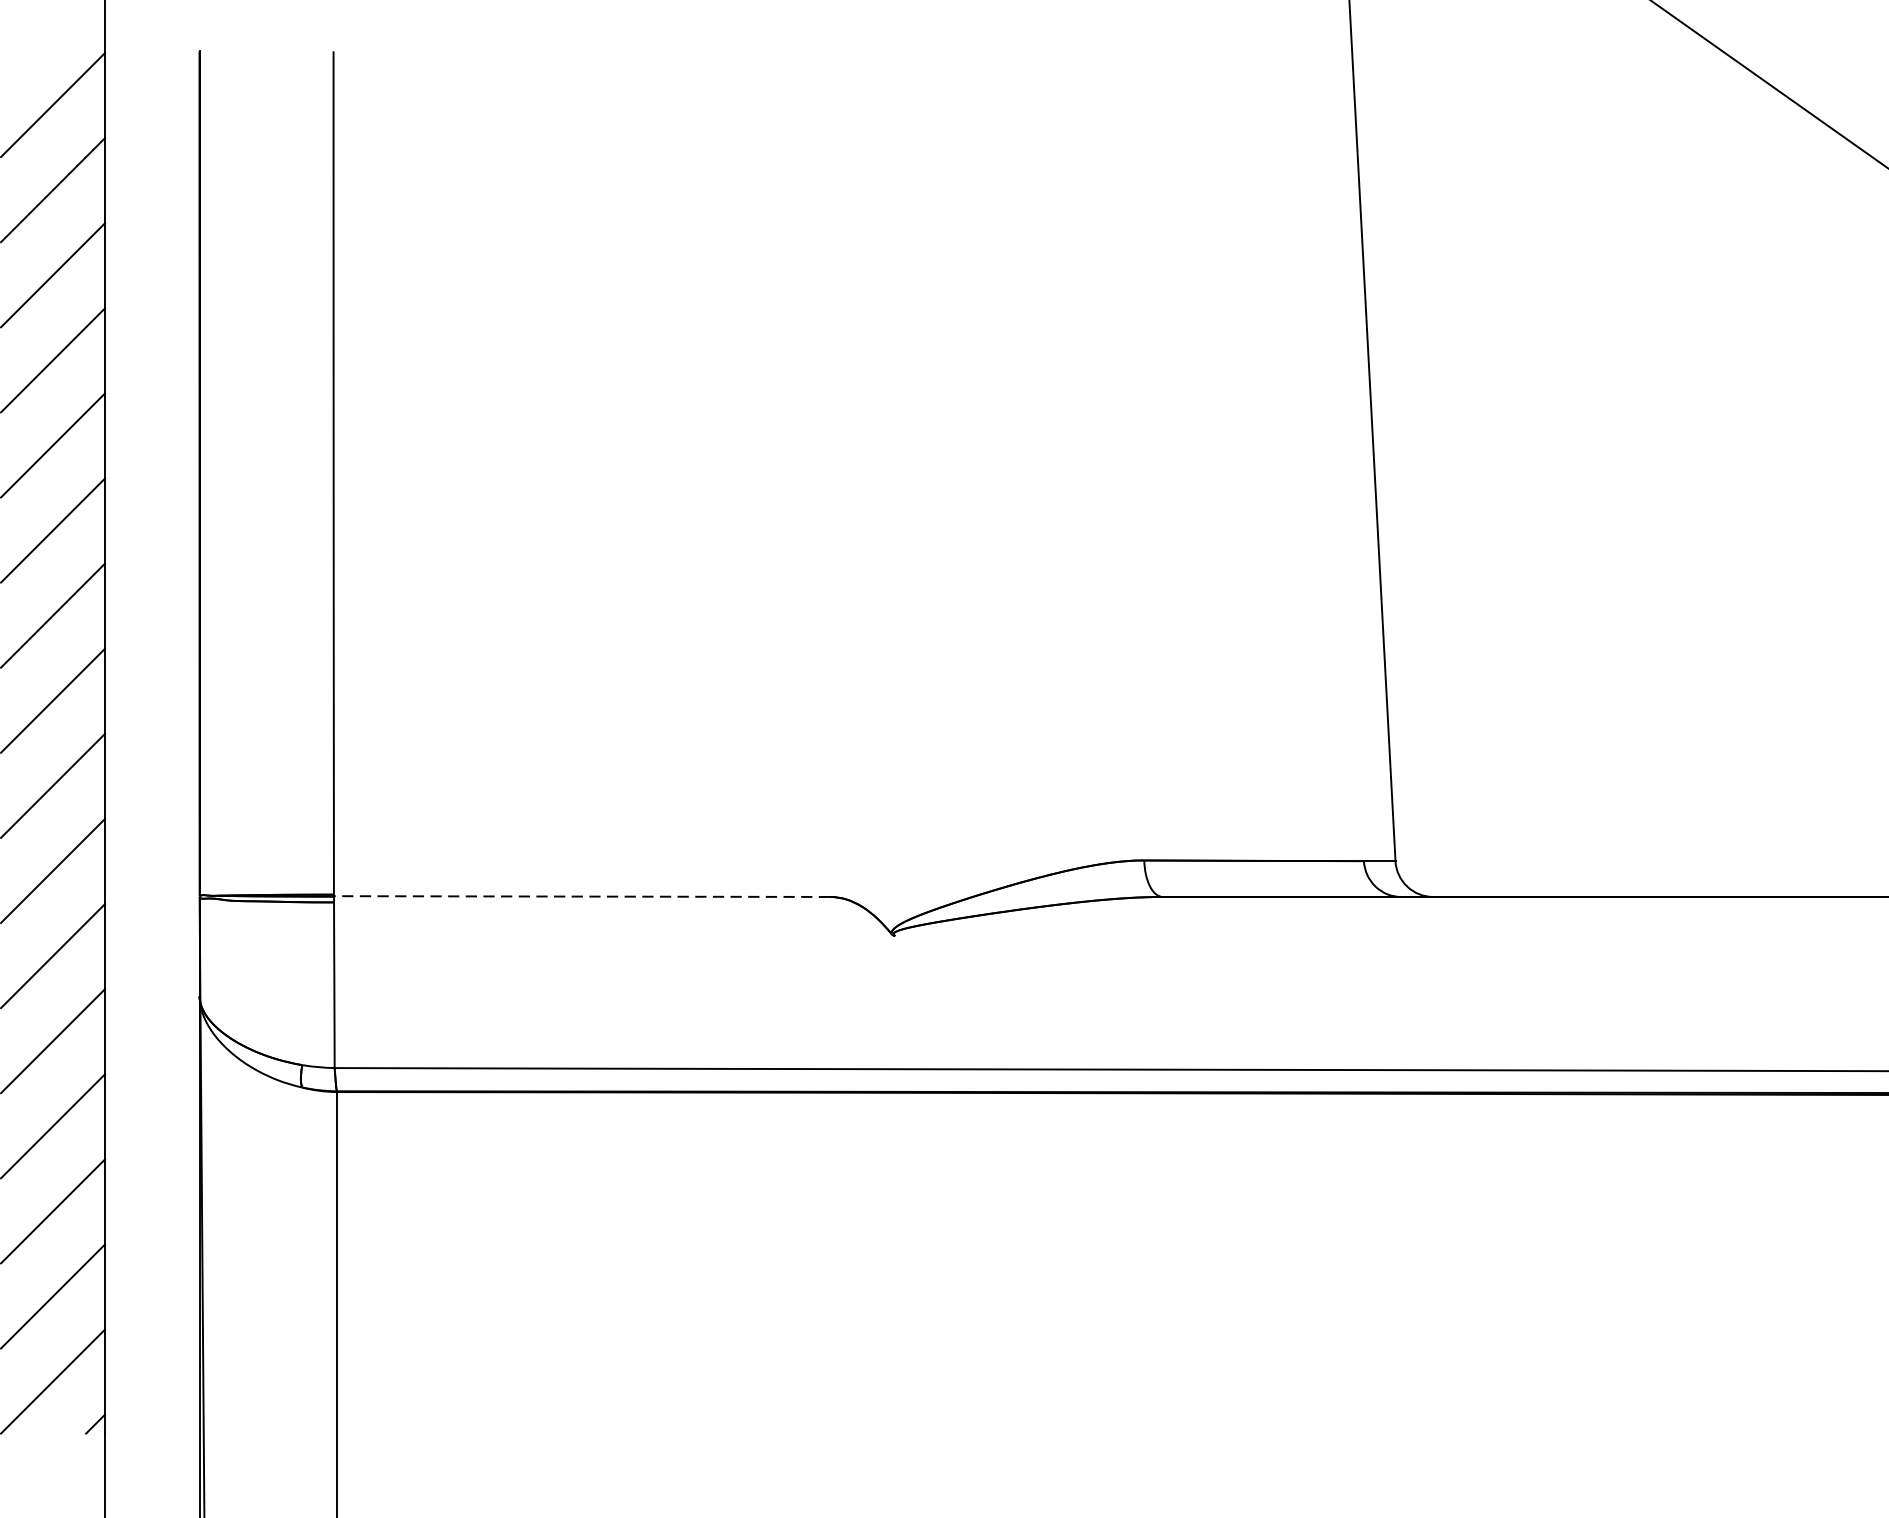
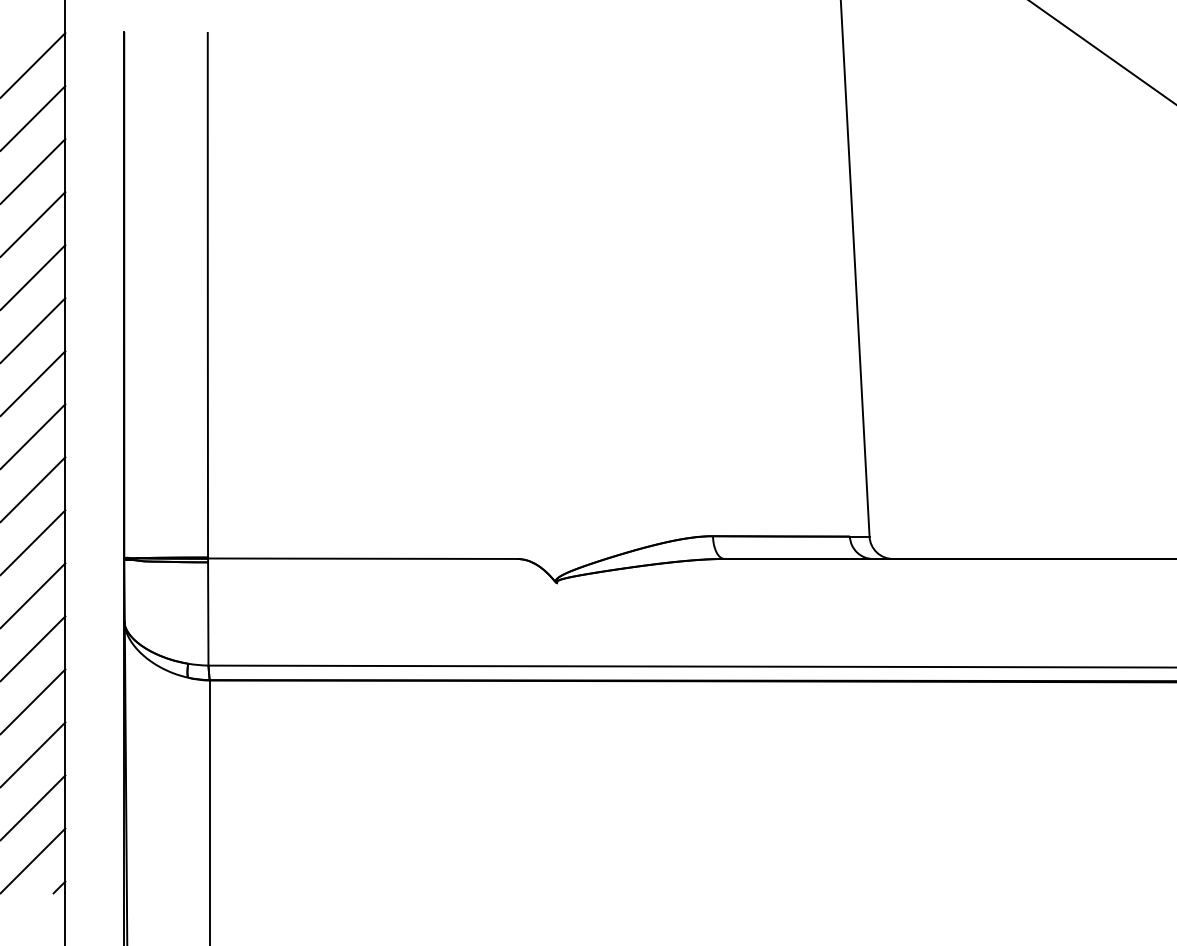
line: (581, 896) -> (362, 558), dashed -> solid

